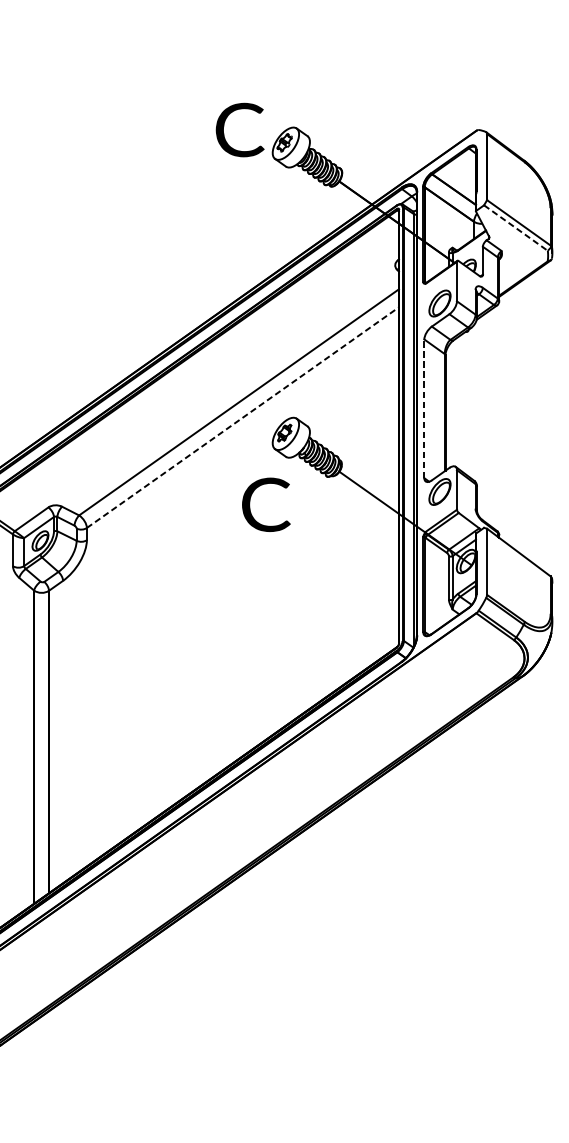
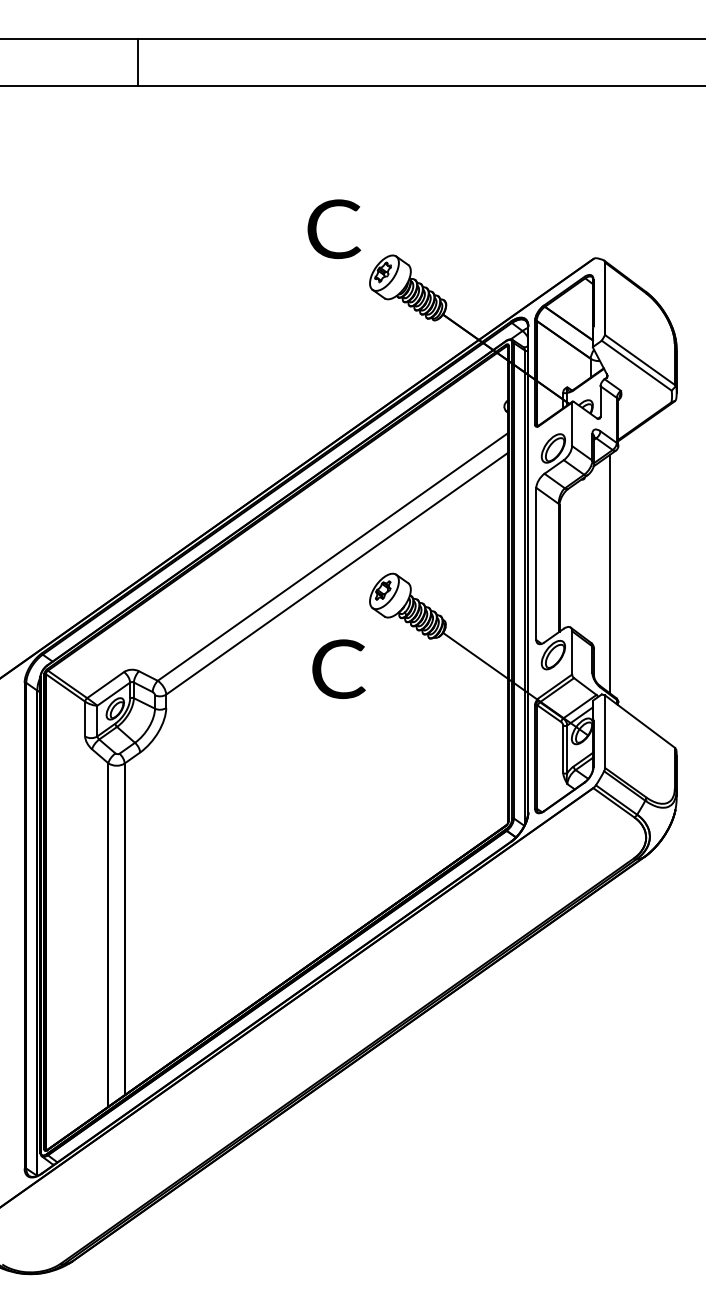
text: (240, 130) -> (334, 229), moved
line: (515, 227) -> (636, 365), dashed -> solid
line: (424, 408) -> (536, 563), dashed -> solid
line: (243, 417) -> (337, 573), dashed -> solid
line: (492, 417) -> (610, 573), added
text: (265, 504) -> (338, 668), moved

